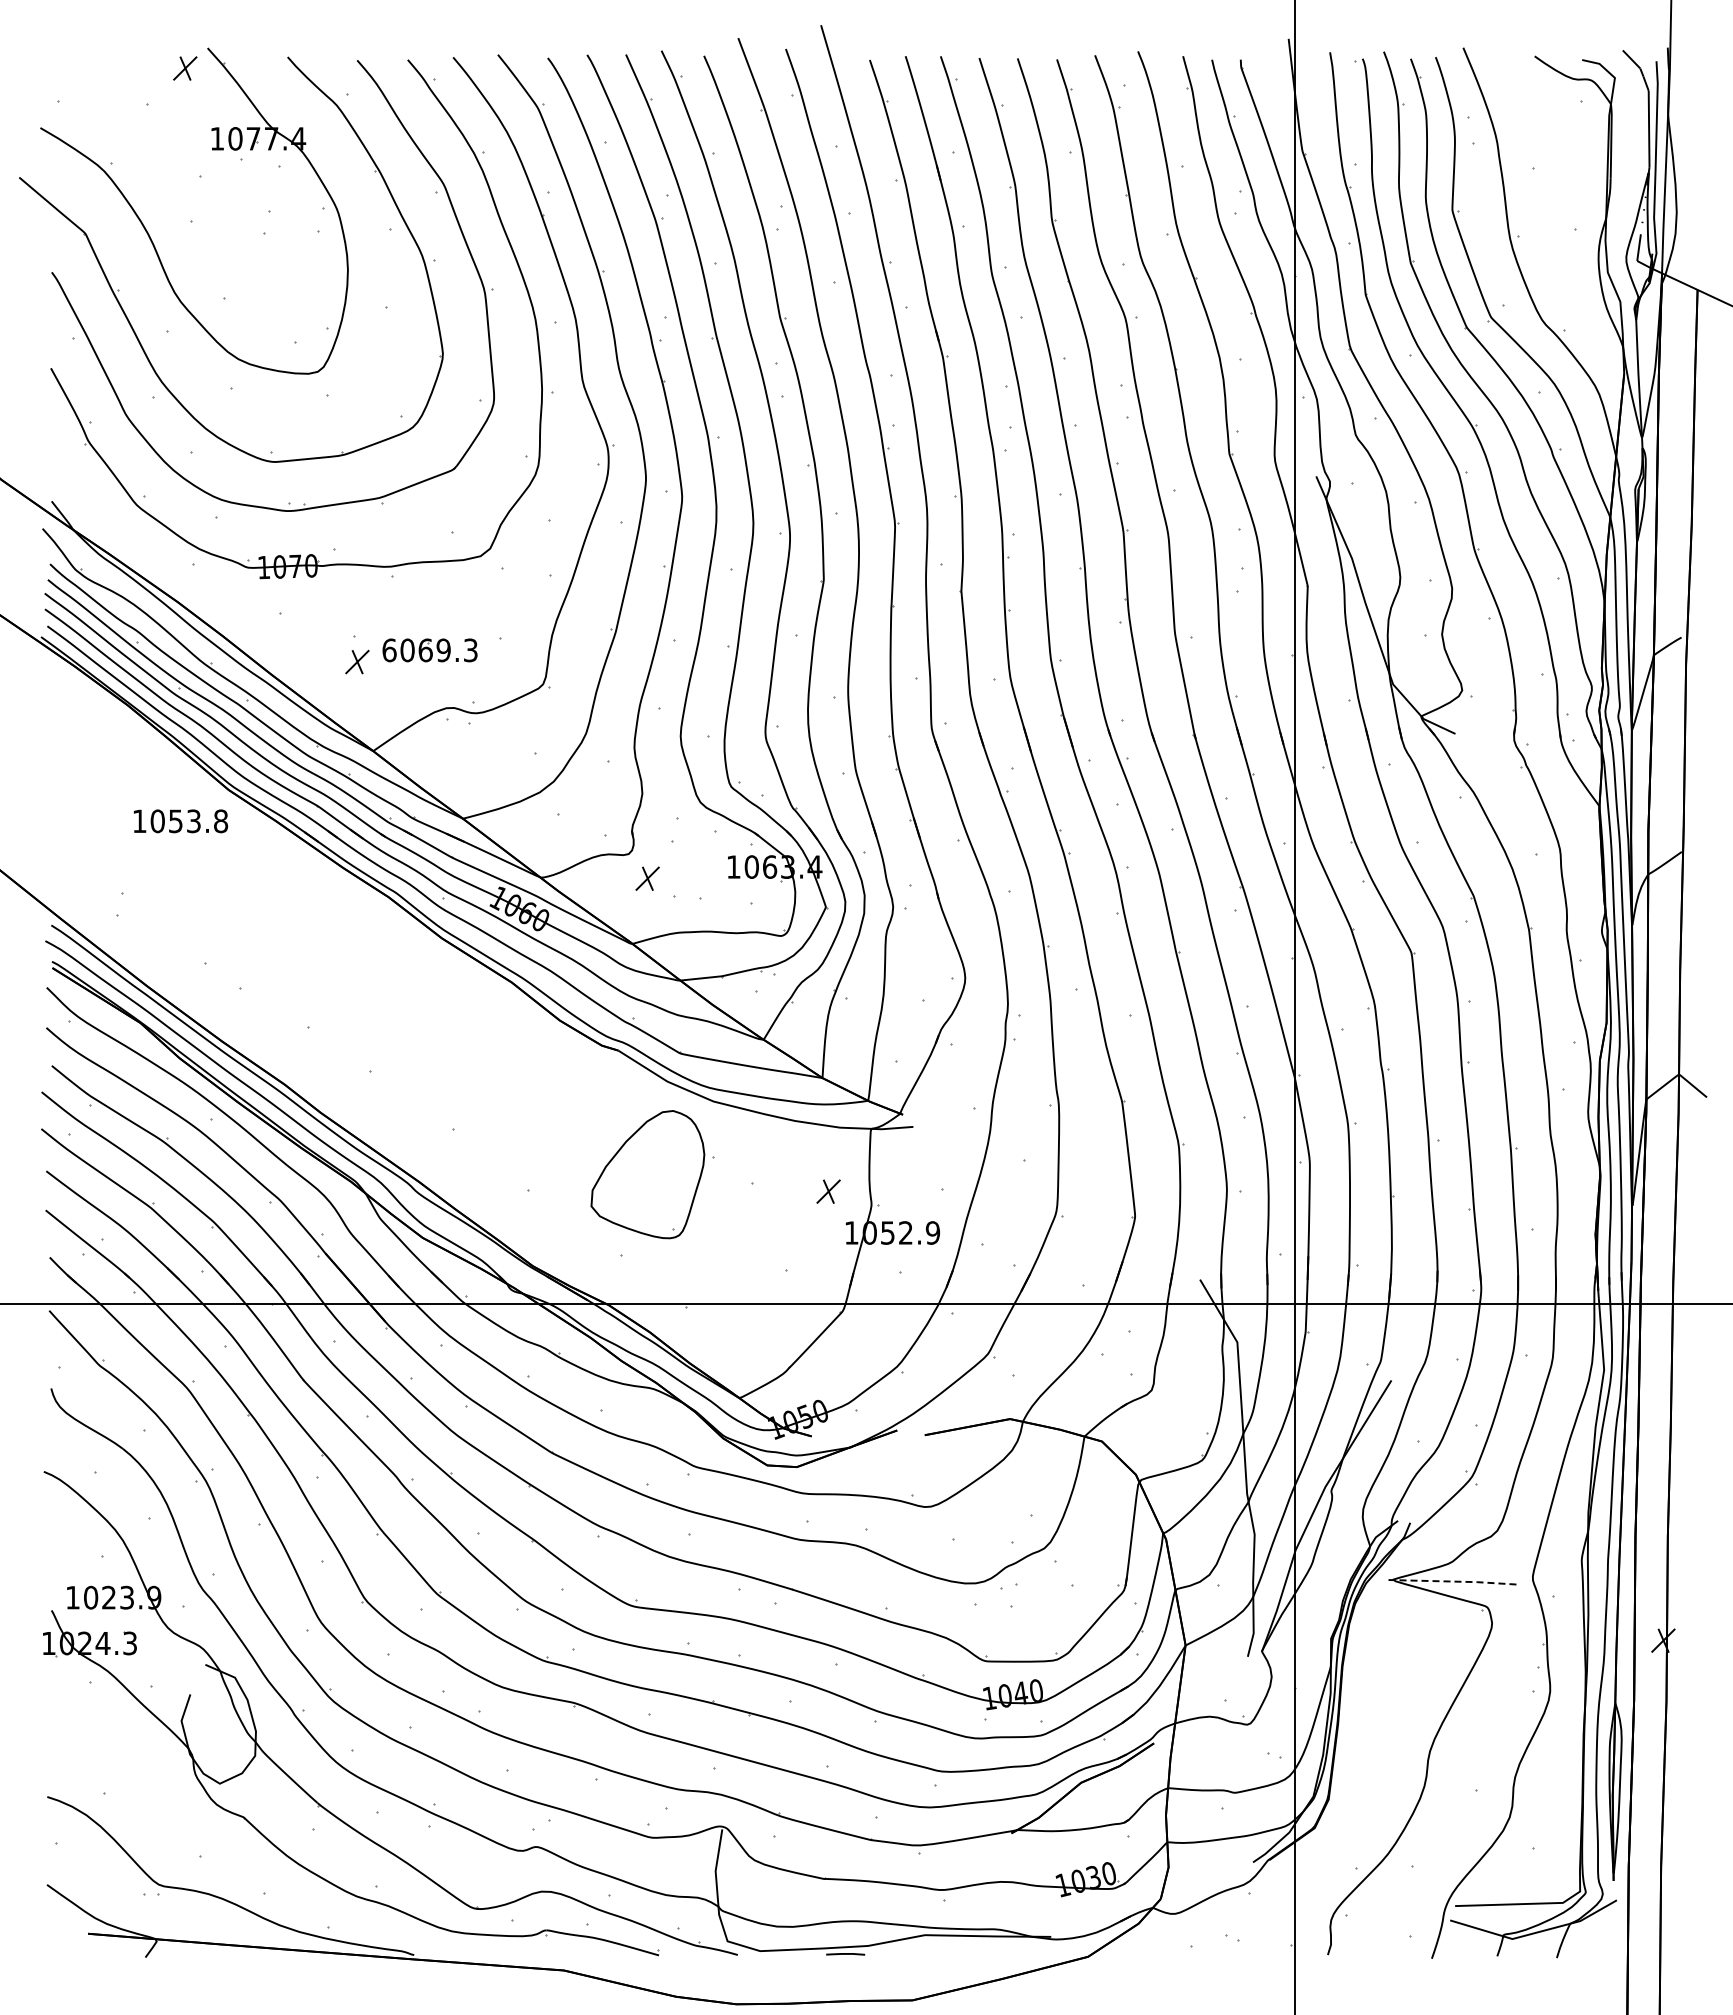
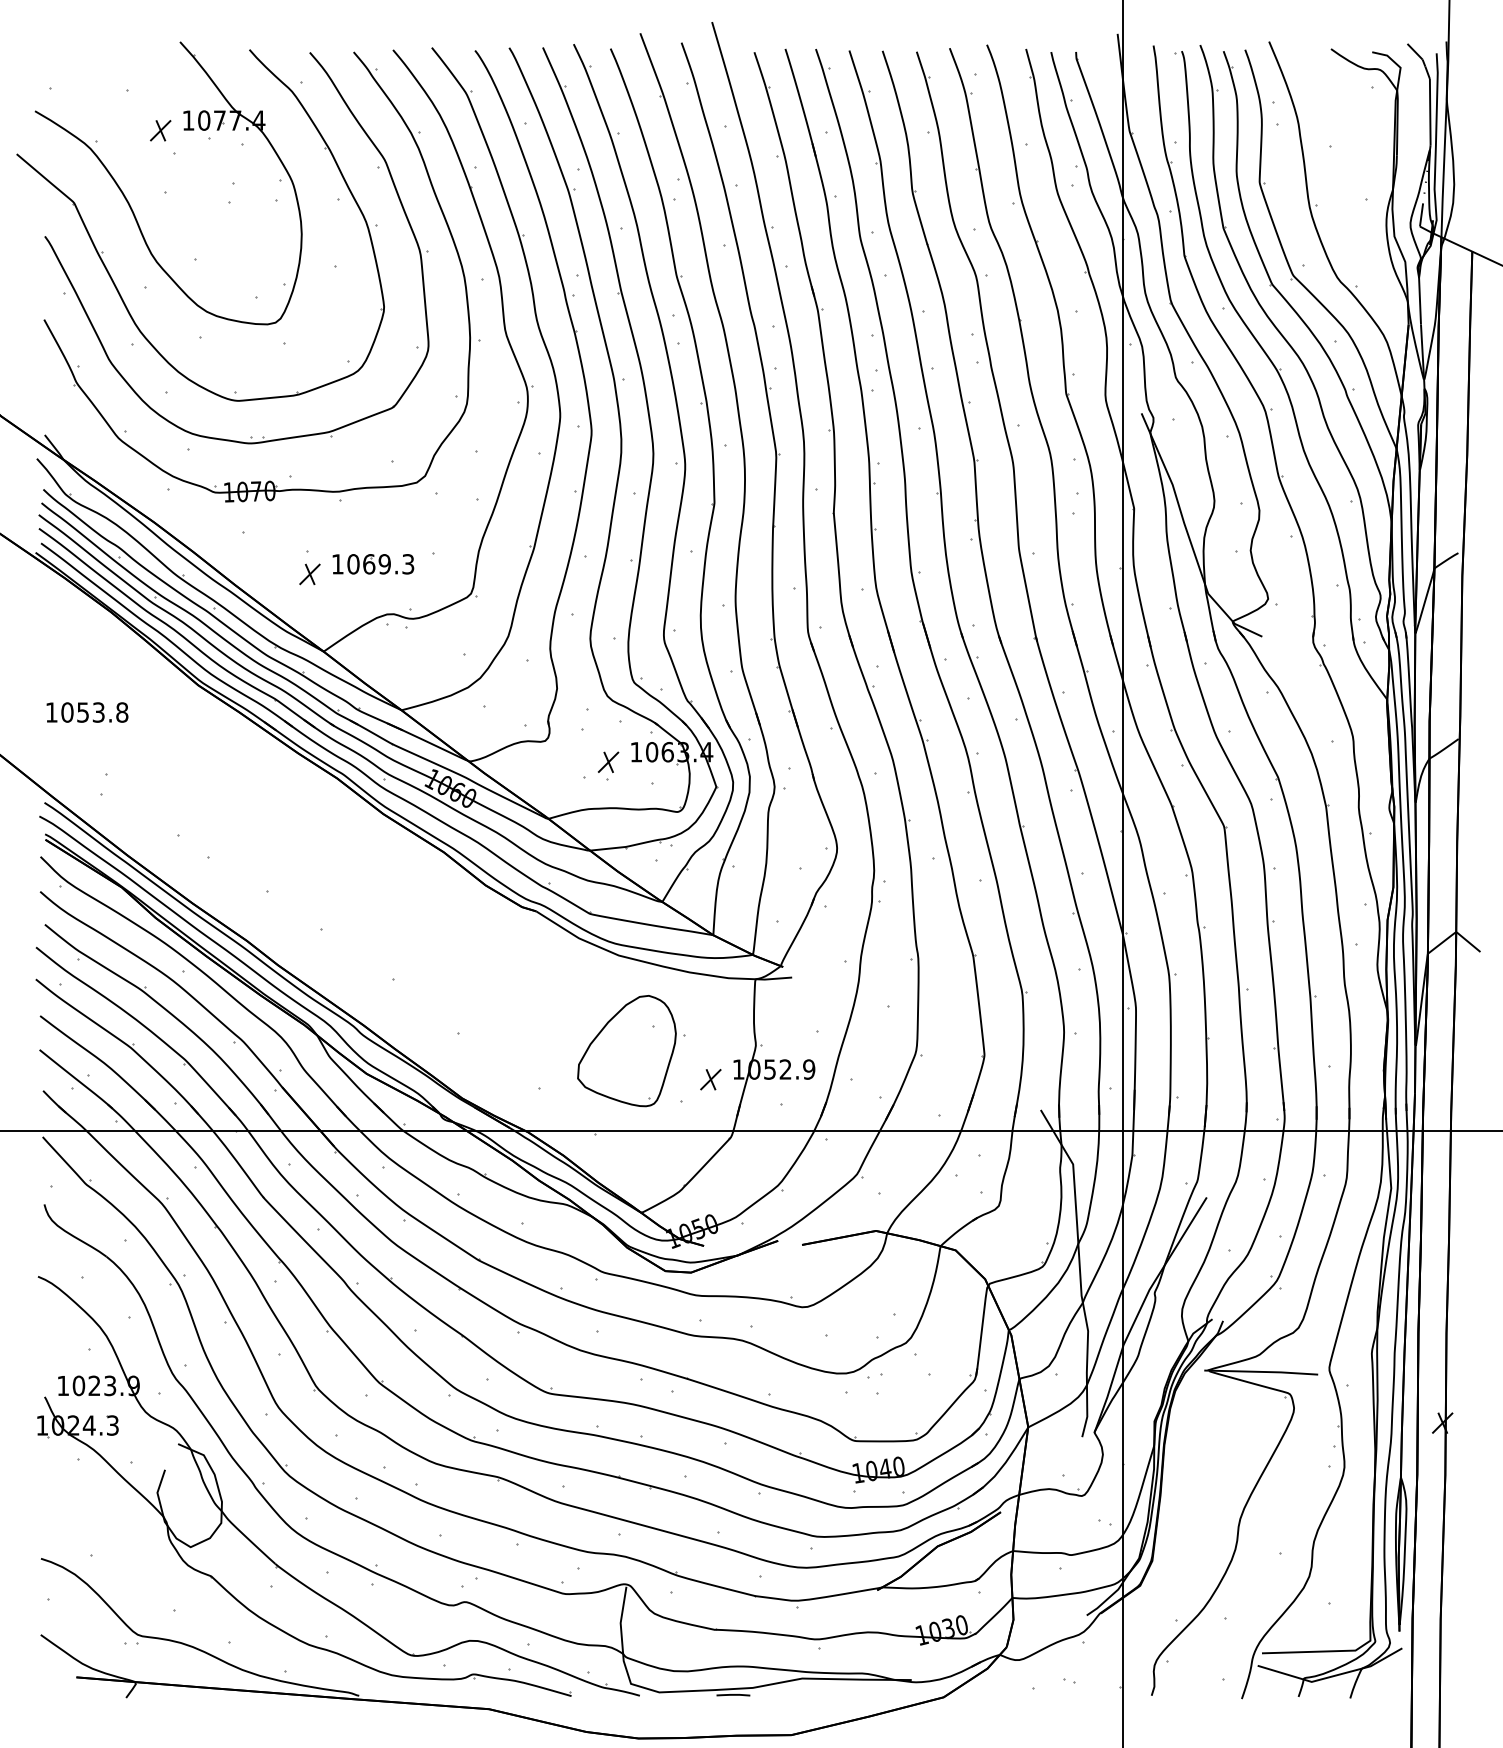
part: (185, 68) -> (160, 130), moved
text: (389, 650) -> (337, 564), 6069.3 -> 1069.3
text: (180, 821) -> (87, 712), moved
part: (647, 878) -> (608, 762), moved
part: (652, 1174) -> (630, 1050), moved
part: (828, 1191) -> (710, 1079), moved
line: (1455, 1581) -> (1262, 1371), dashed -> solid

